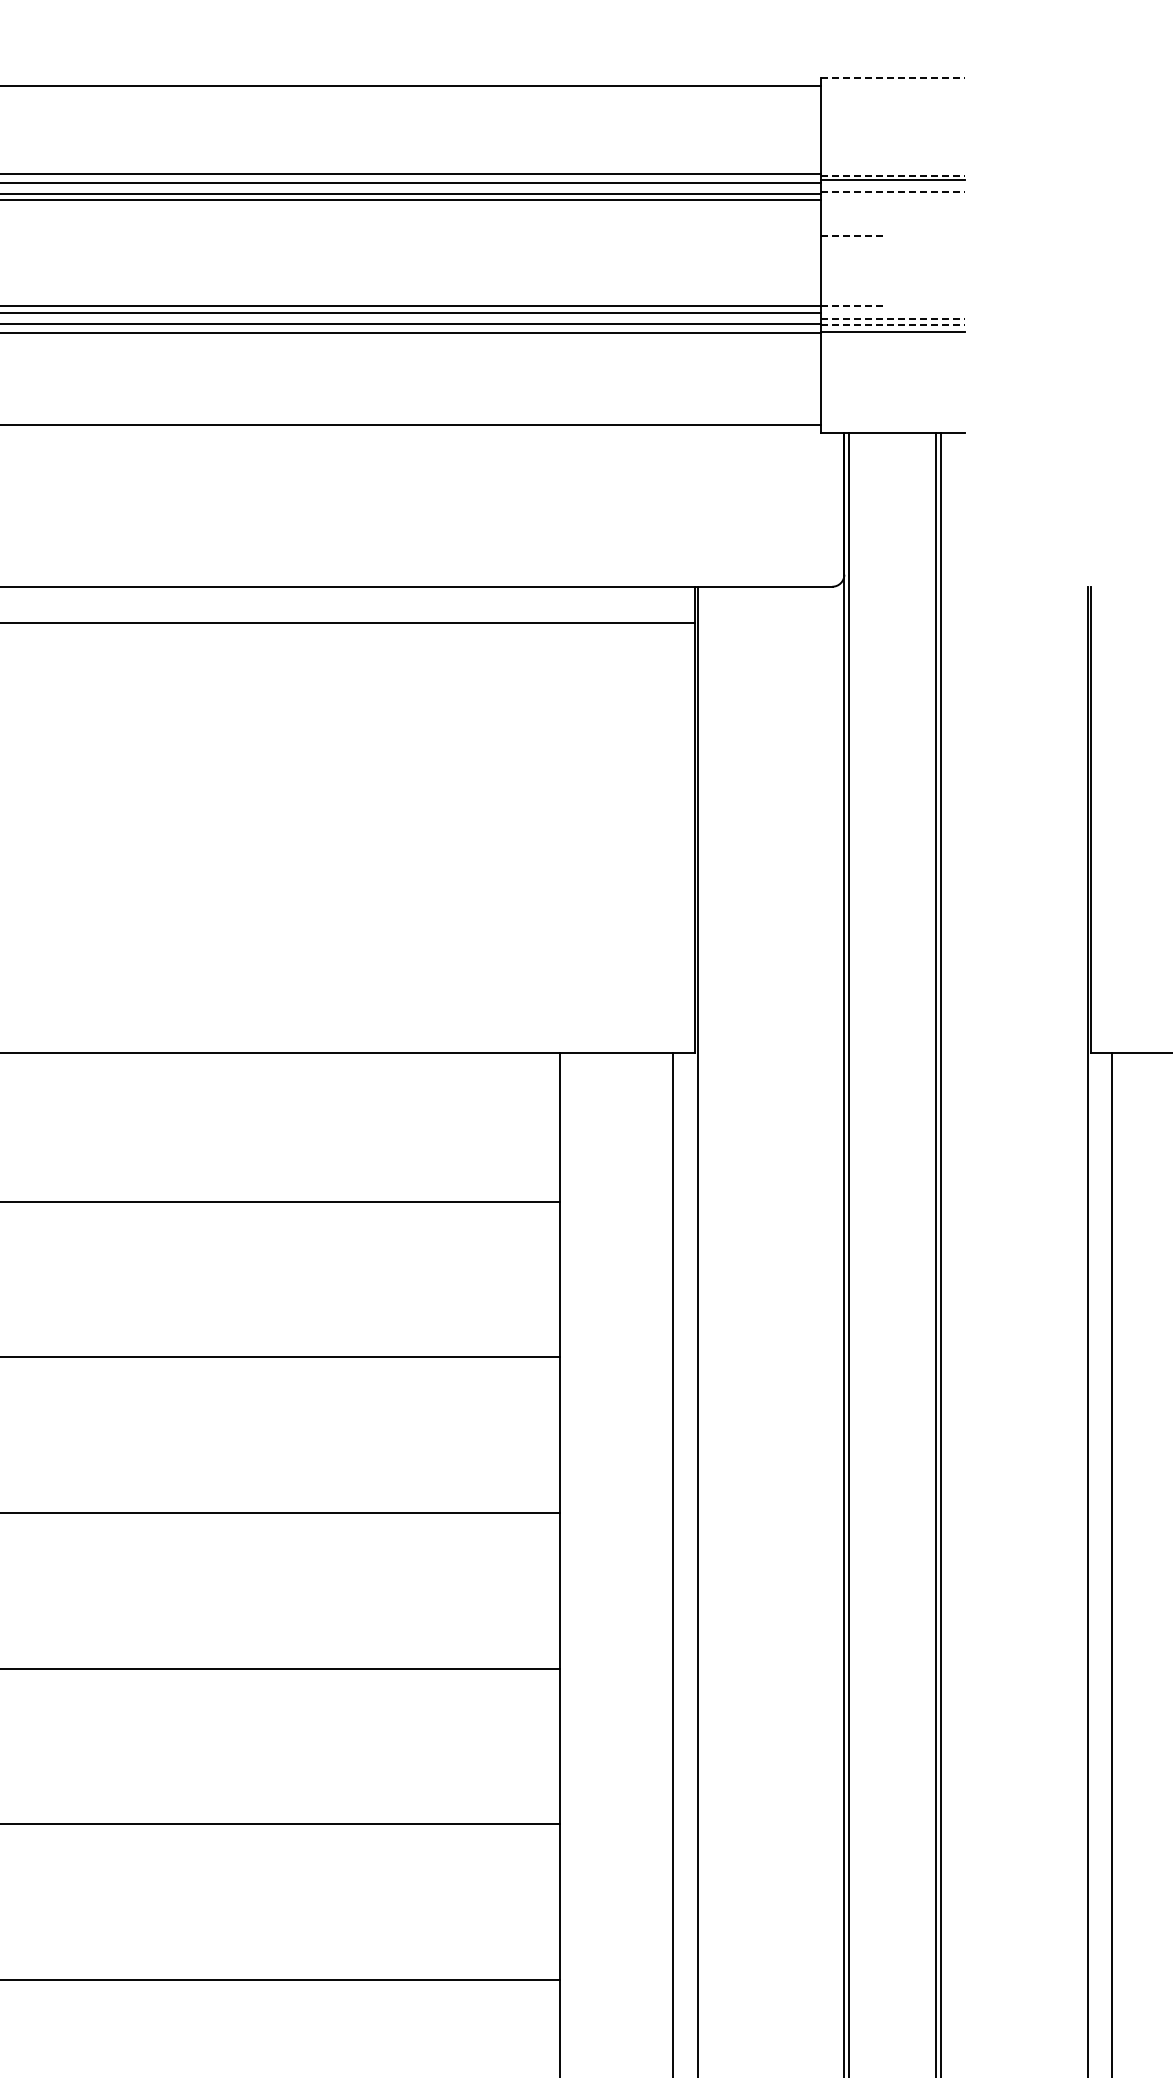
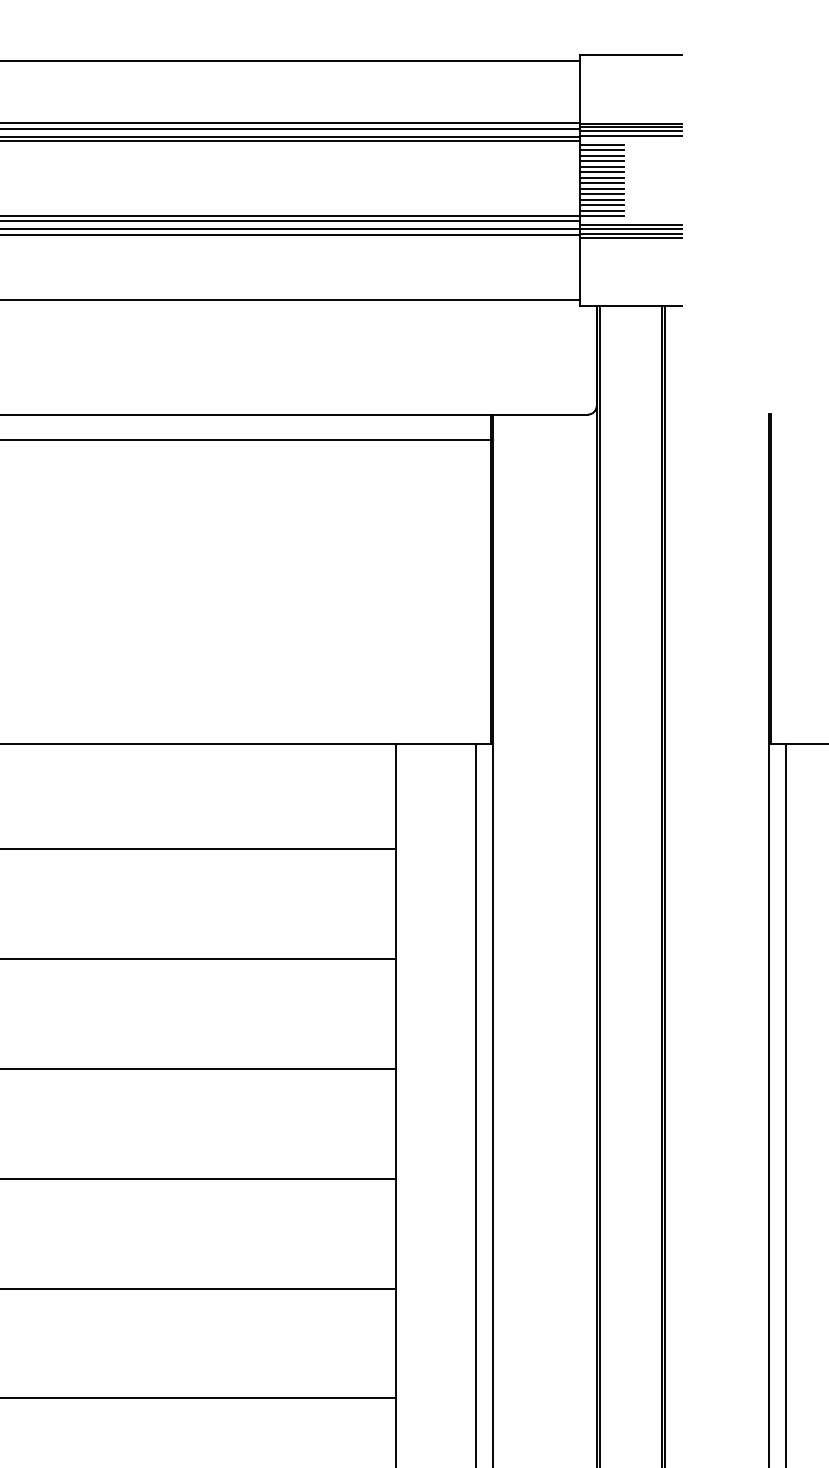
line: (893, 78) -> (631, 55), dashed -> solid
line: (893, 175) -> (631, 124), dashed -> solid
line: (892, 185) -> (630, 131), added
line: (893, 192) -> (631, 136), dashed -> solid
line: (851, 204) -> (601, 144), added
line: (851, 211) -> (601, 149), added
line: (851, 220) -> (601, 155), added
line: (851, 227) -> (601, 160), added
line: (852, 235) -> (602, 166), dashed -> solid
line: (851, 243) -> (601, 172), added
line: (851, 251) -> (601, 177), added
line: (851, 258) -> (601, 182), added
line: (851, 267) -> (601, 189), added
line: (851, 274) -> (601, 193), added
line: (851, 282) -> (601, 199), added
line: (851, 290) -> (601, 205), added
line: (851, 298) -> (601, 210), added
line: (851, 305) -> (601, 215), dashed -> solid
line: (893, 318) -> (631, 225), dashed -> solid
line: (893, 324) -> (631, 229), dashed -> solid
line: (892, 336) -> (630, 237), added

